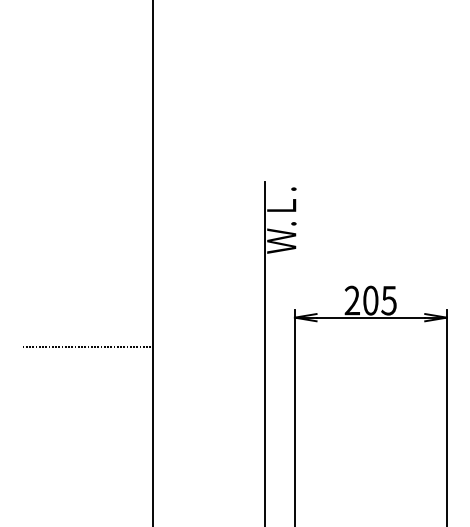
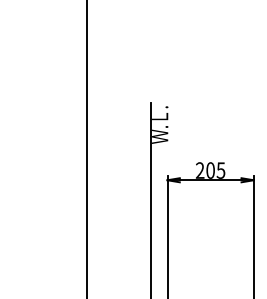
line: (88, 346) -> (50, 196), removed

